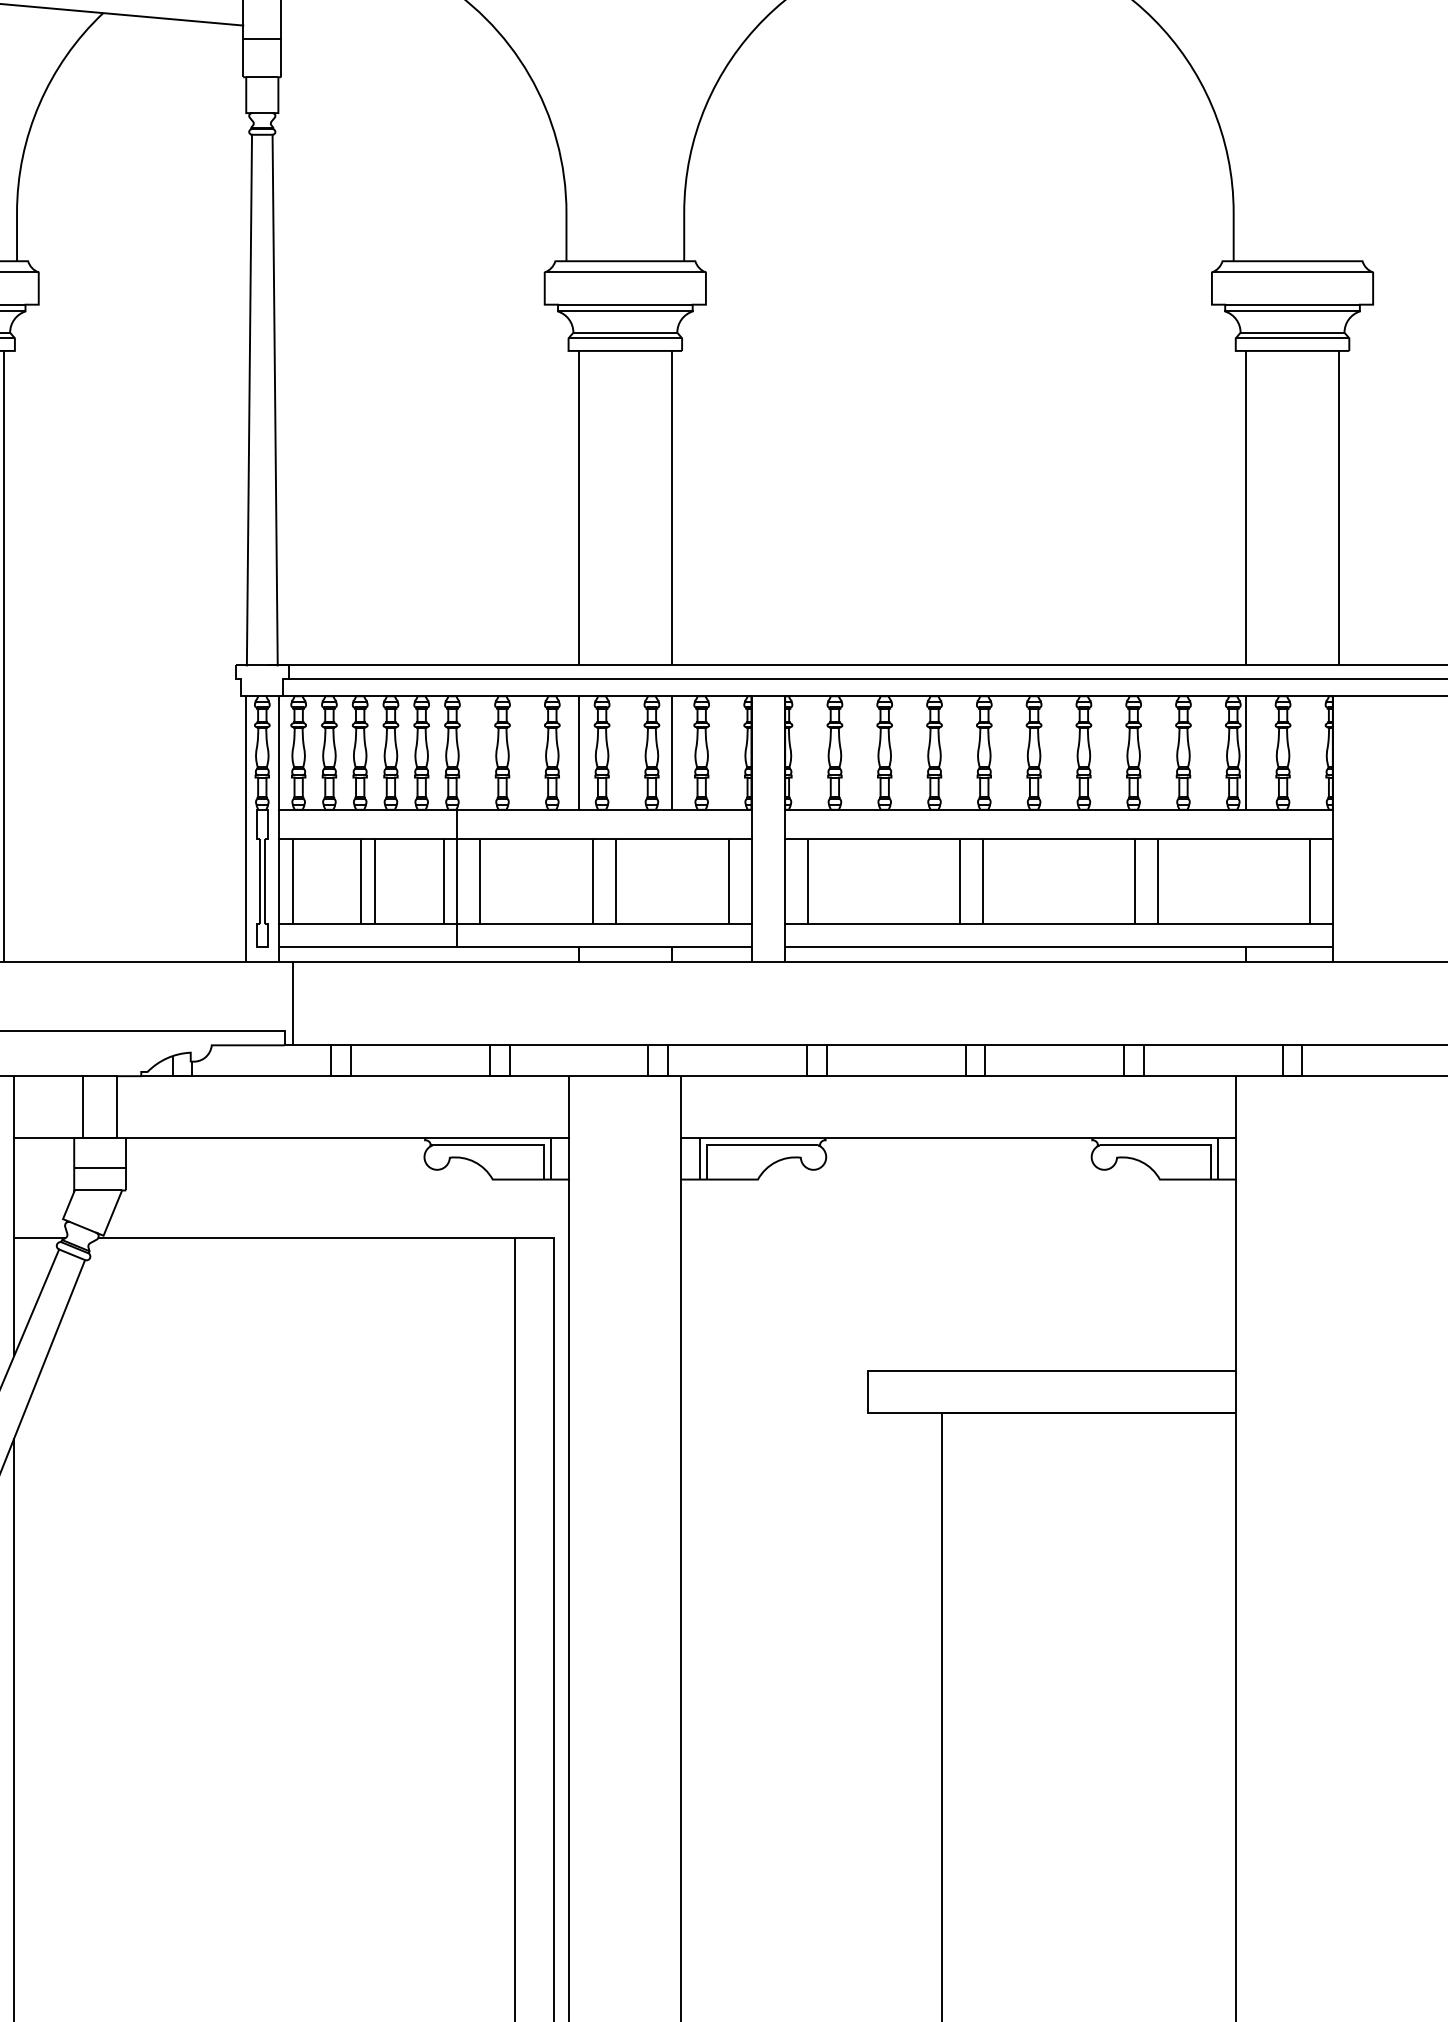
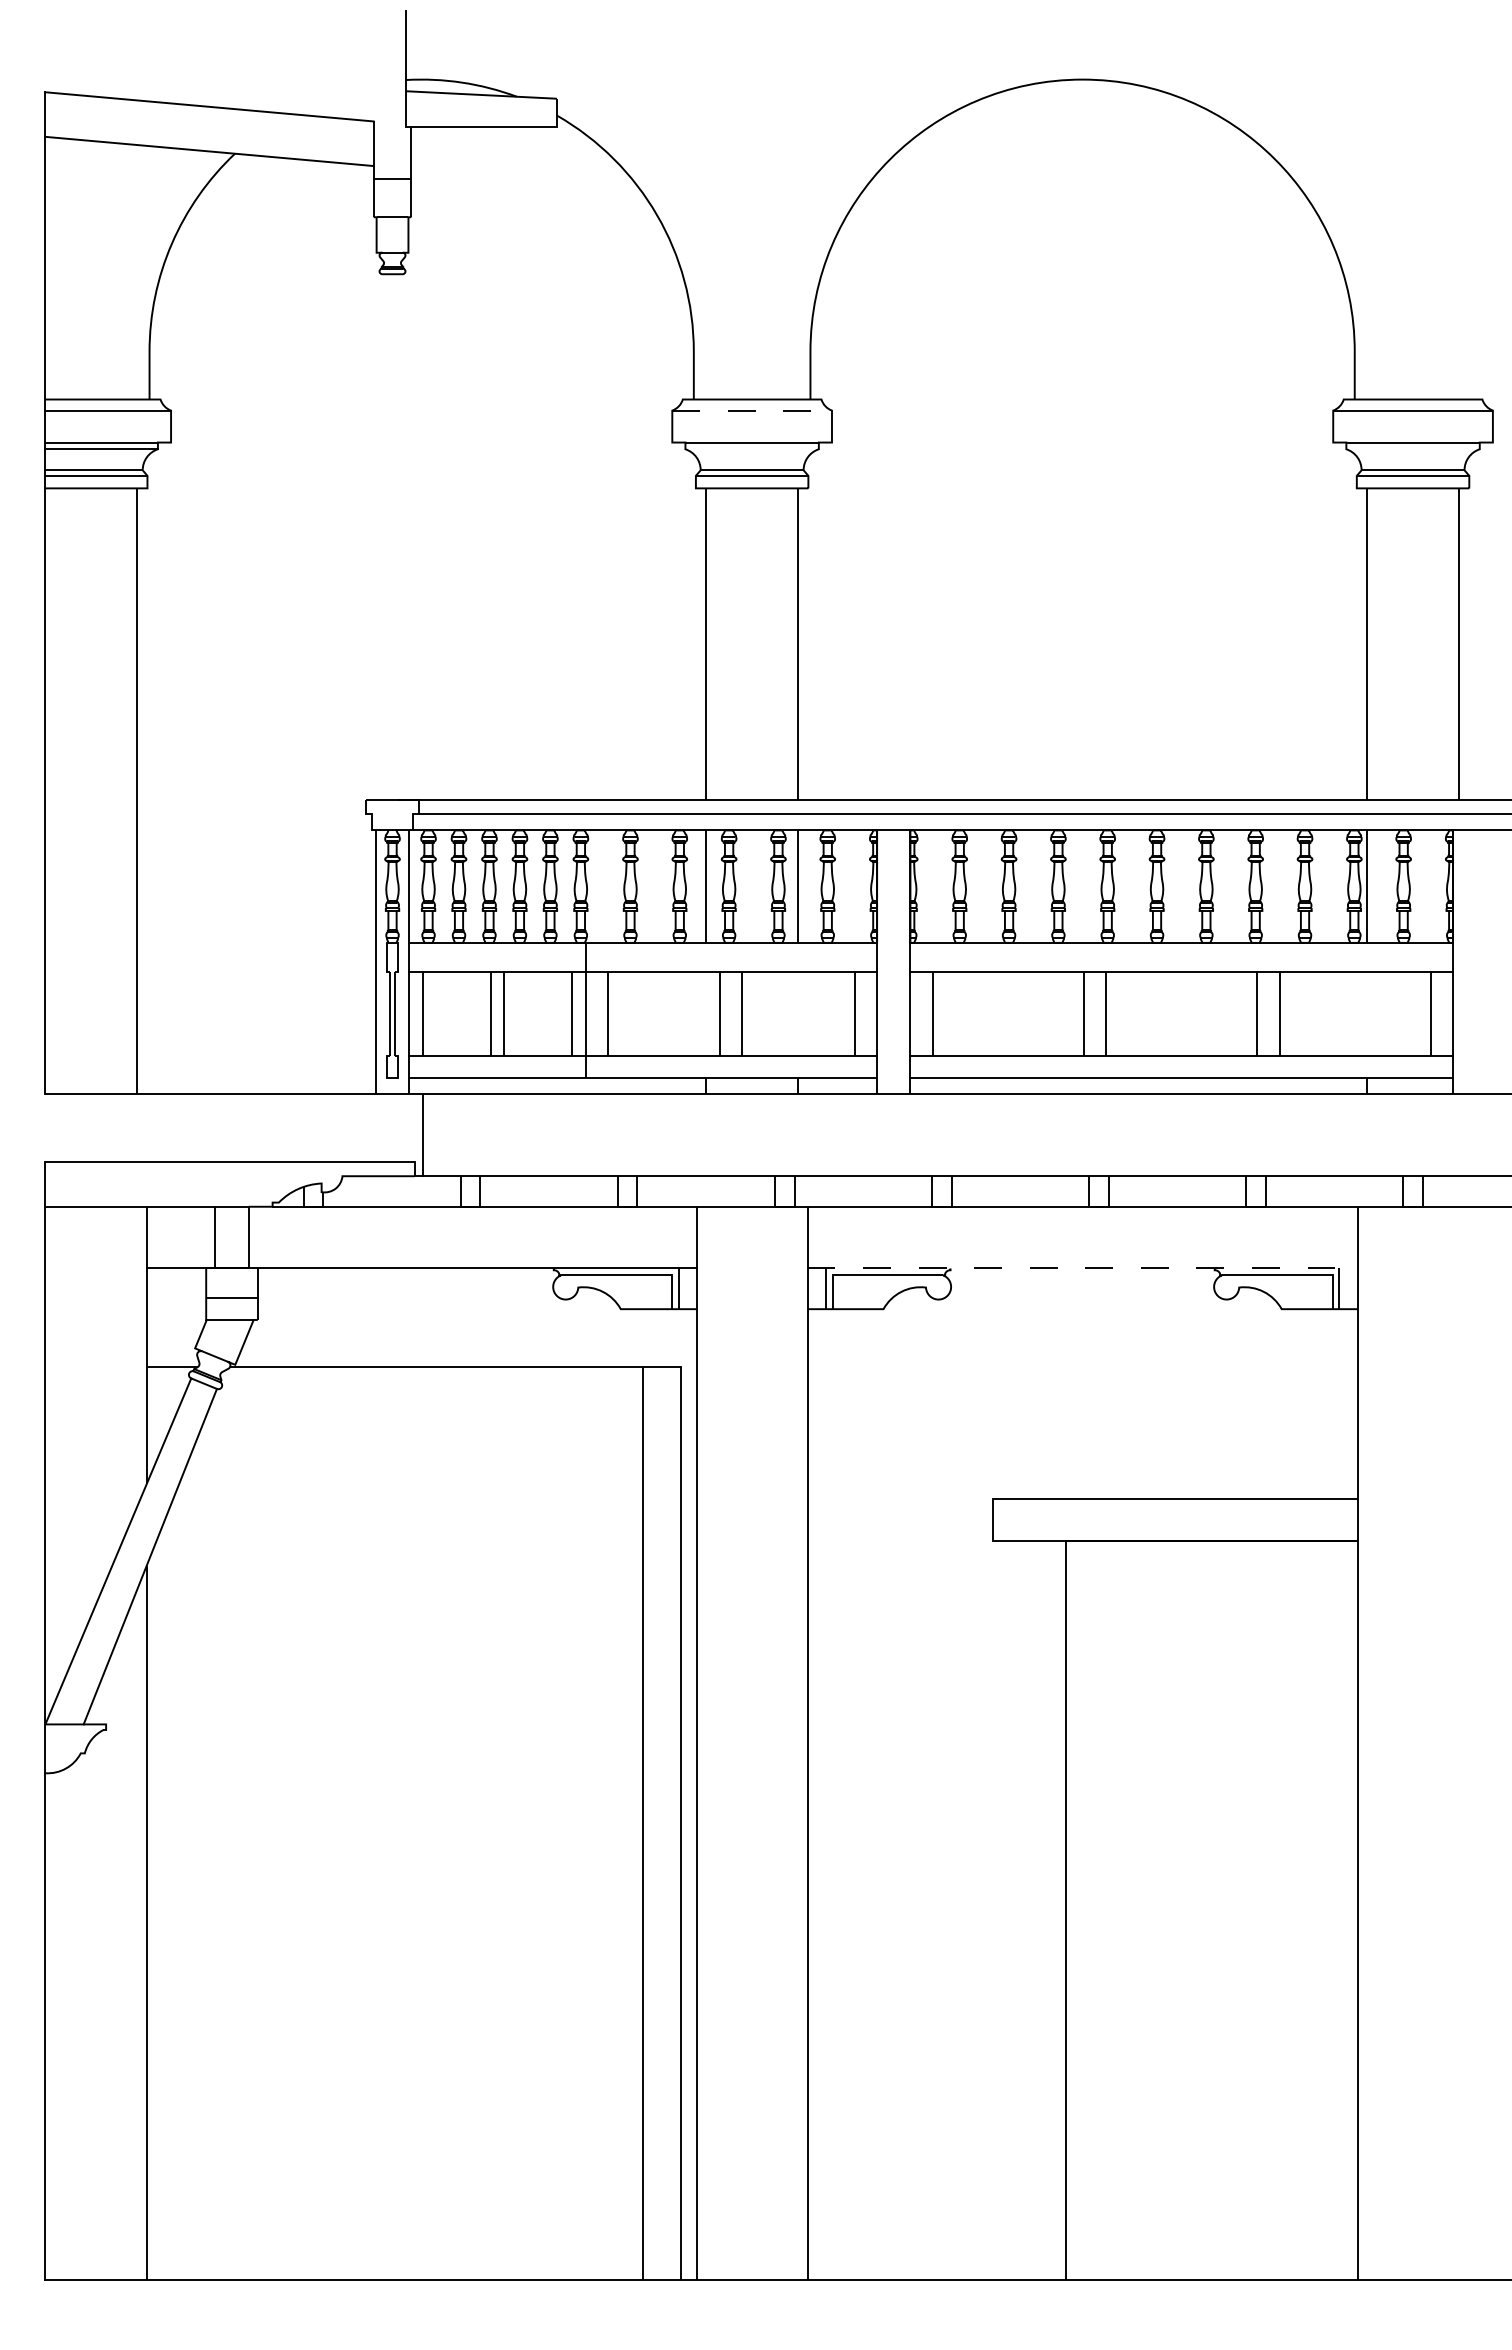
line: (625, 272) -> (752, 410), solid -> dashed
line: (624, 311) -> (751, 449), removed
line: (1291, 311) -> (1412, 449), removed
line: (249, 399) -> (379, 536), removed
line: (274, 399) -> (404, 536), removed
line: (958, 1138) -> (1082, 1268), solid -> dashed

